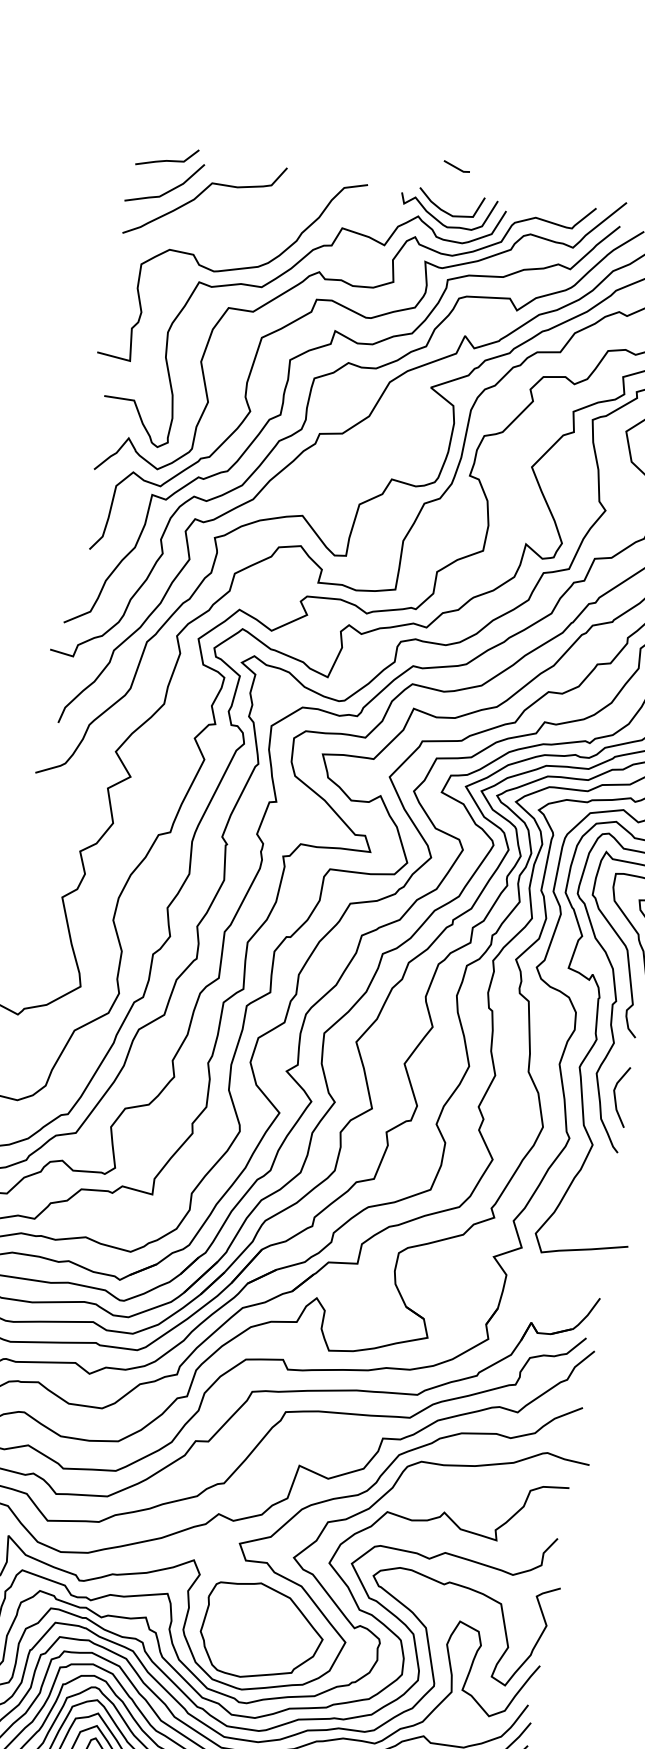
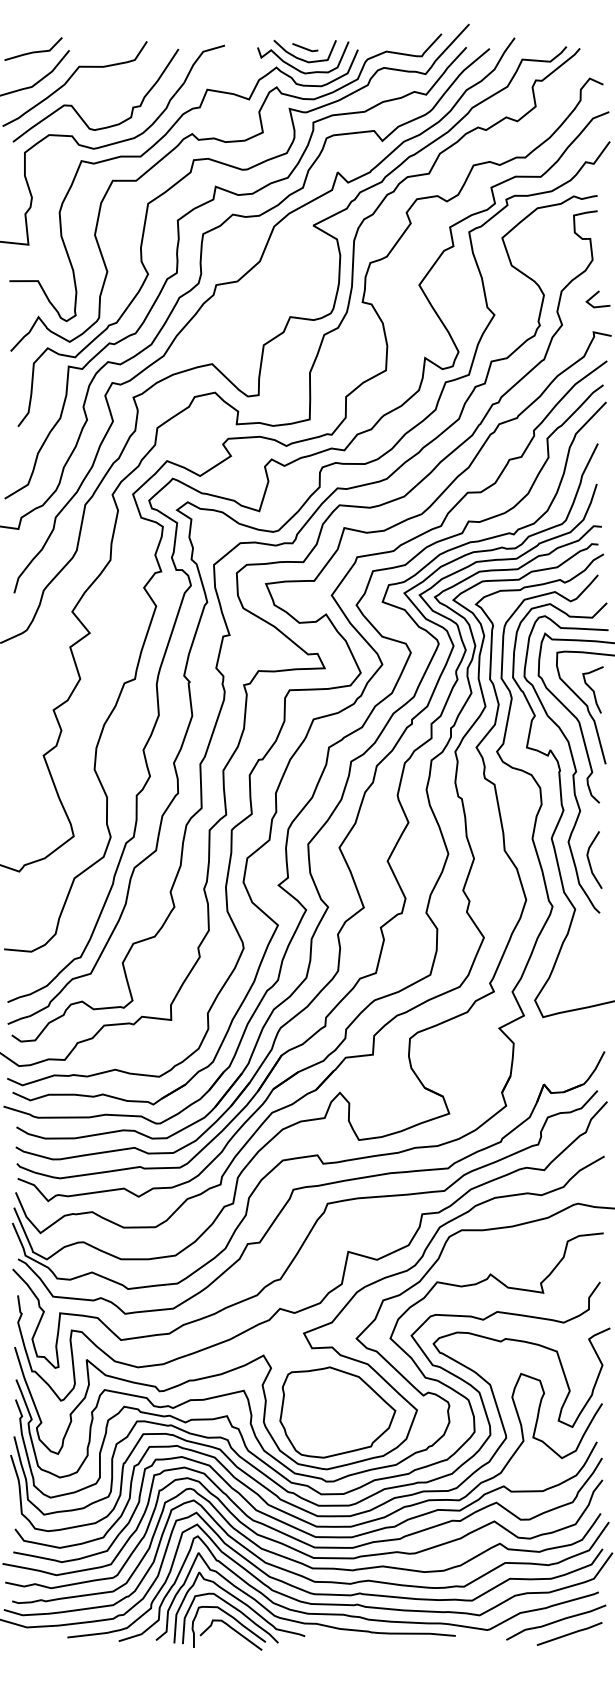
line: (457, 166) -> (305, 47), moved
curve: (203, 229) -> (77, 111), added

